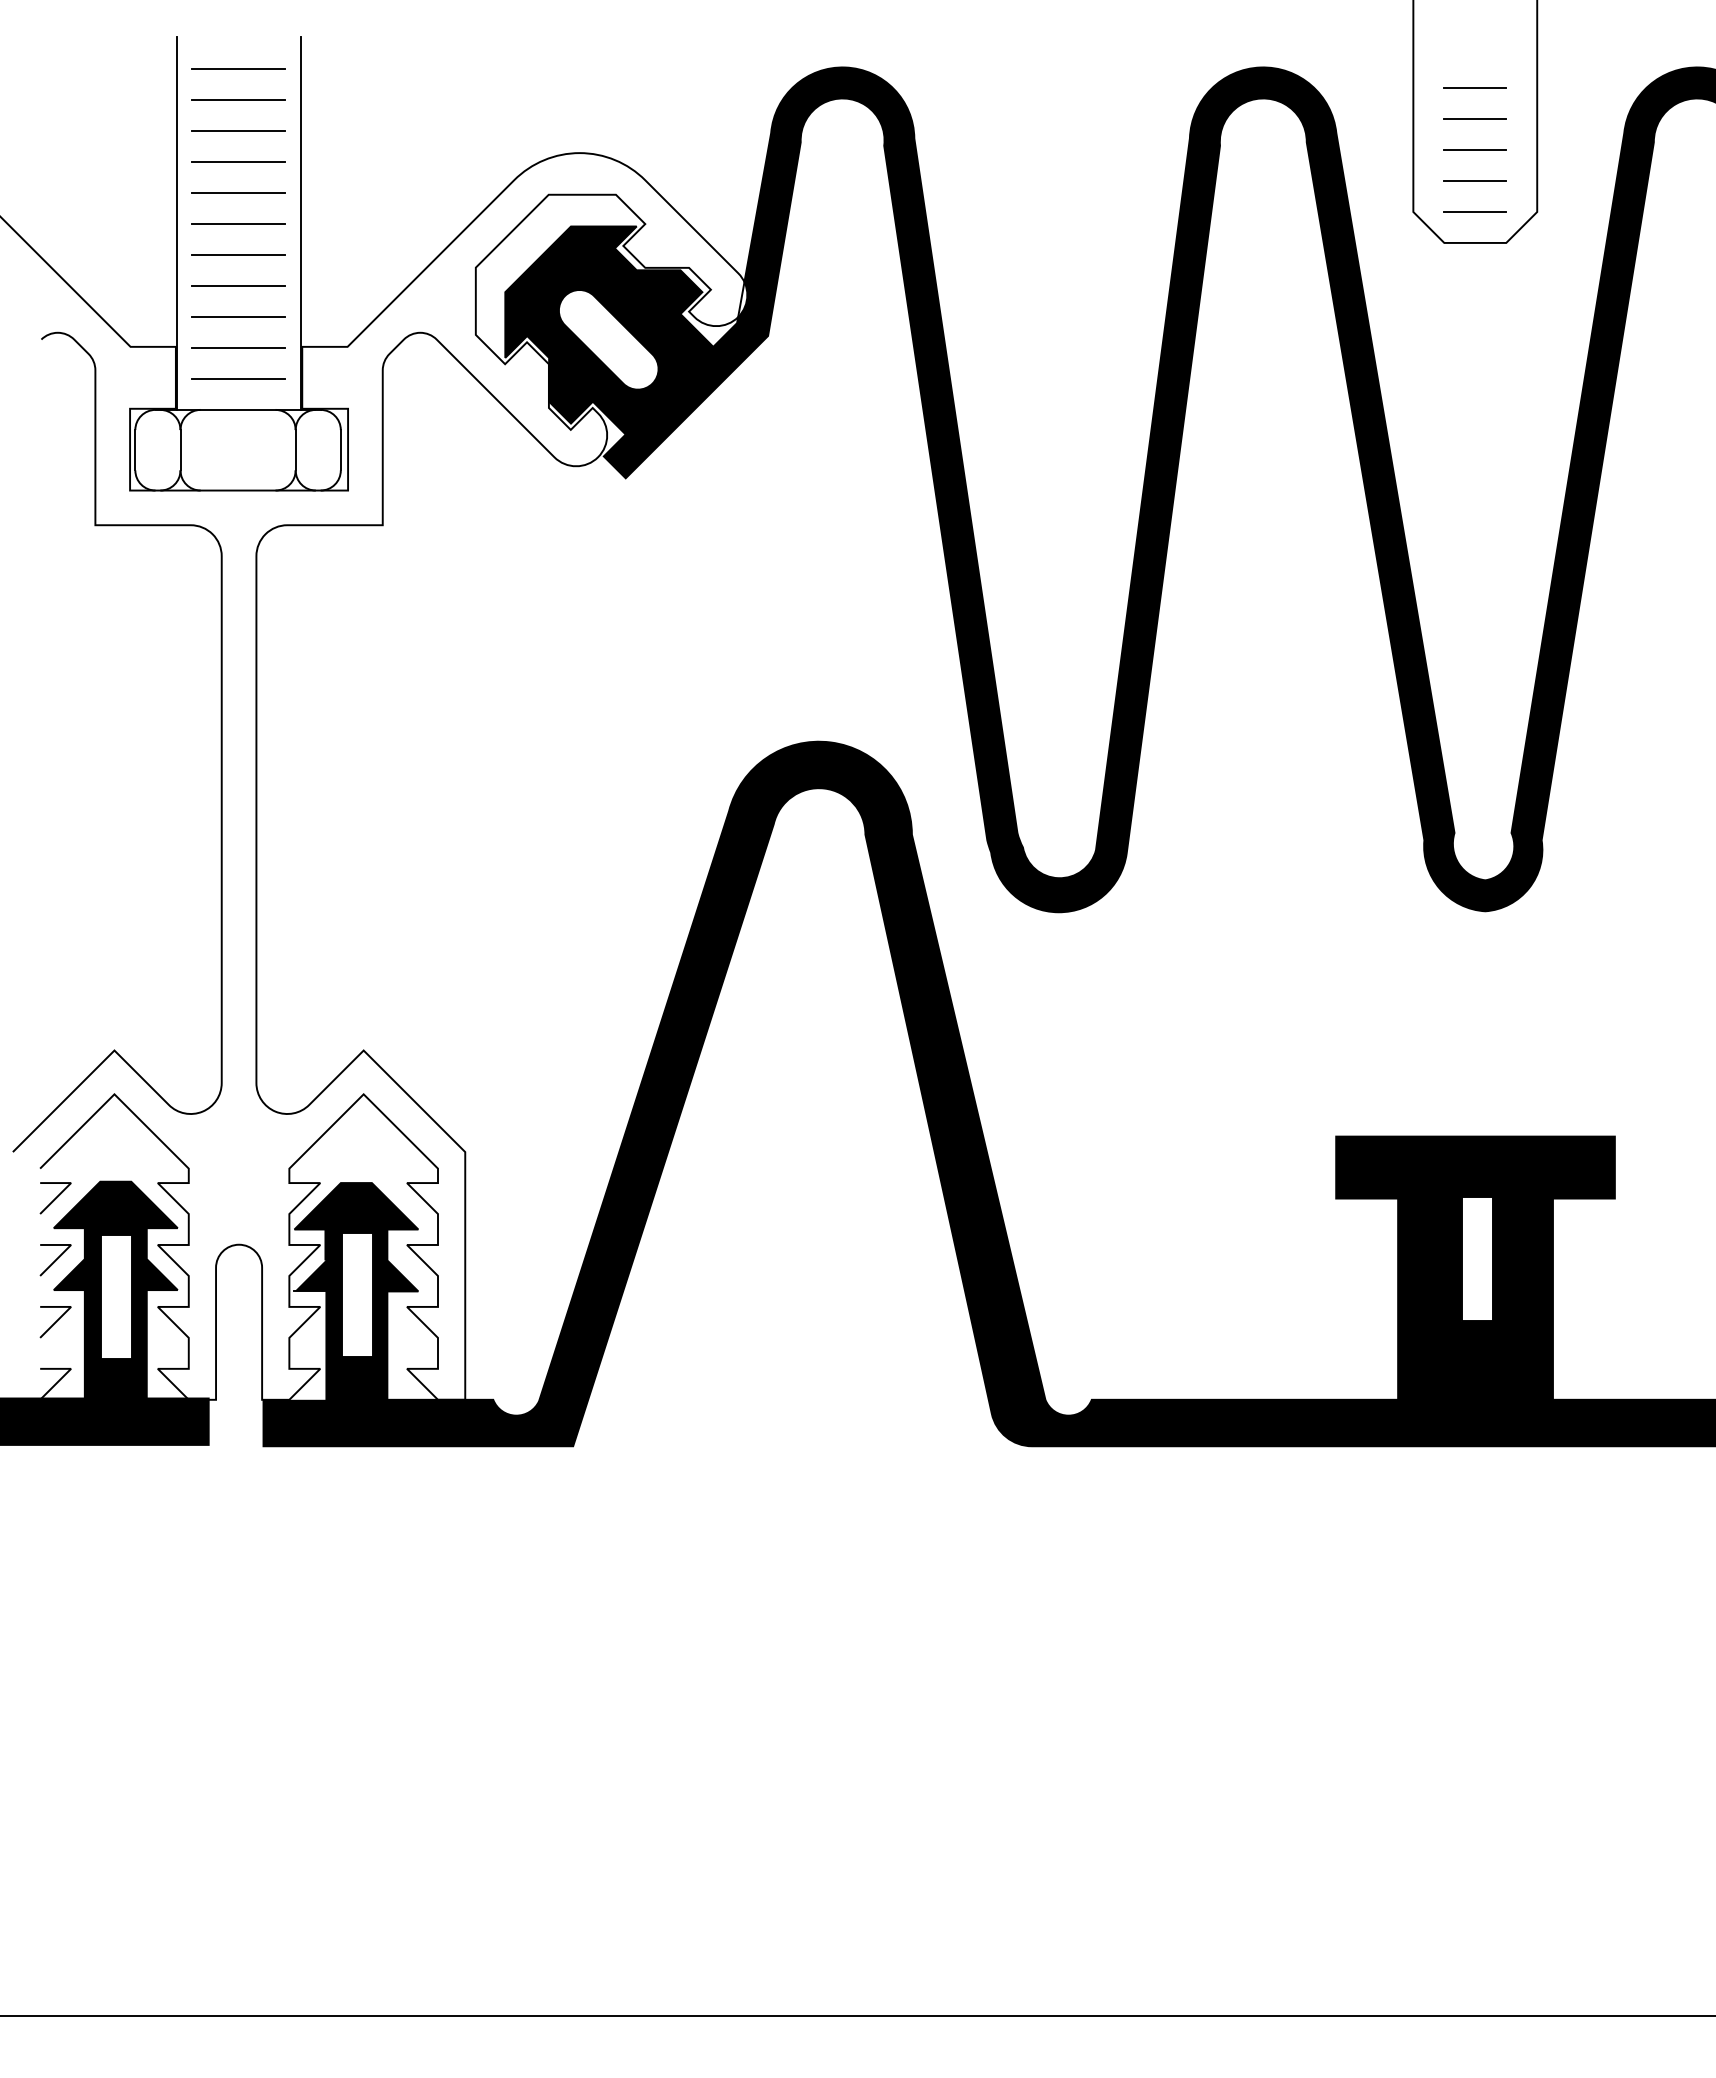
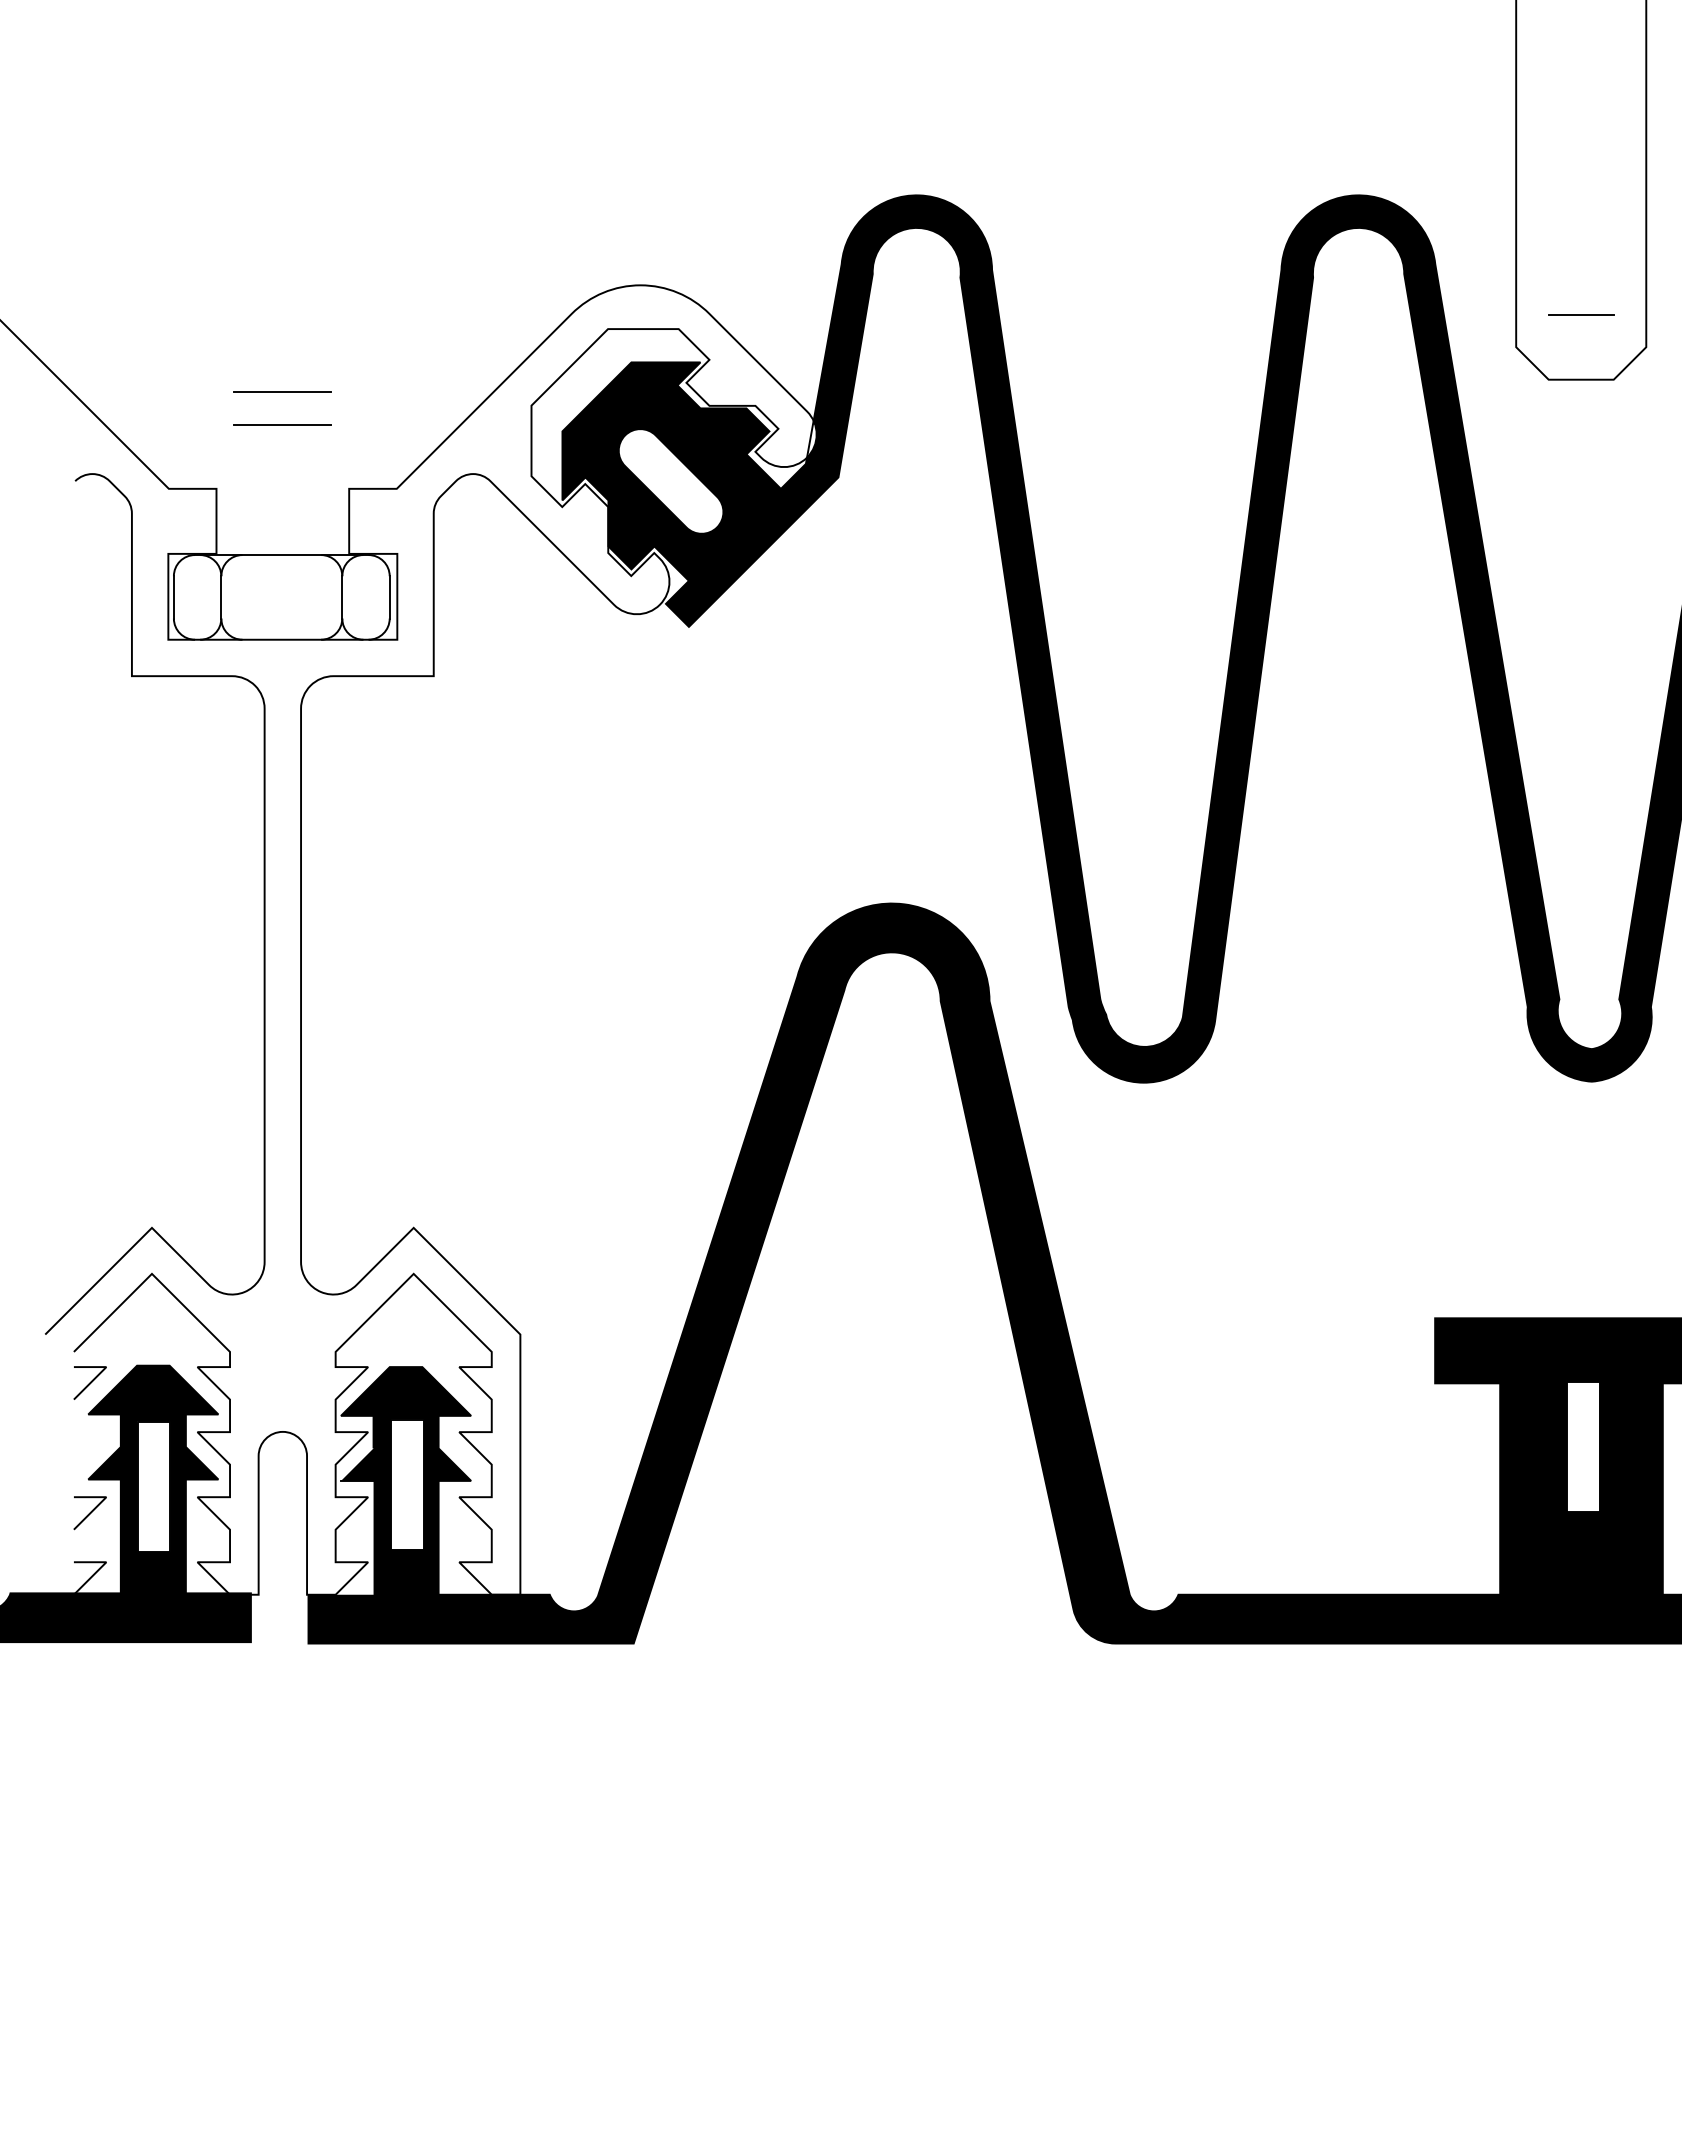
line: (238, 69) -> (282, 197), removed
line: (1475, 88) -> (1581, 217), removed
line: (238, 100) -> (282, 230), removed
line: (1475, 119) -> (1581, 250), removed
line: (238, 131) -> (282, 262), removed
line: (1475, 150) -> (1581, 282), removed
line: (238, 162) -> (282, 295), removed
line: (238, 193) -> (282, 327), removed
line: (1475, 212) -> (1581, 347), removed
line: (176, 223) -> (217, 359), removed
line: (300, 223) -> (347, 359), removed
line: (238, 224) -> (282, 360), removed
line: (238, 317) -> (282, 457), removed
line: (238, 347) -> (282, 489), removed
line: (238, 378) -> (282, 522), removed
line: (55, 1260) -> (90, 1448), removed

